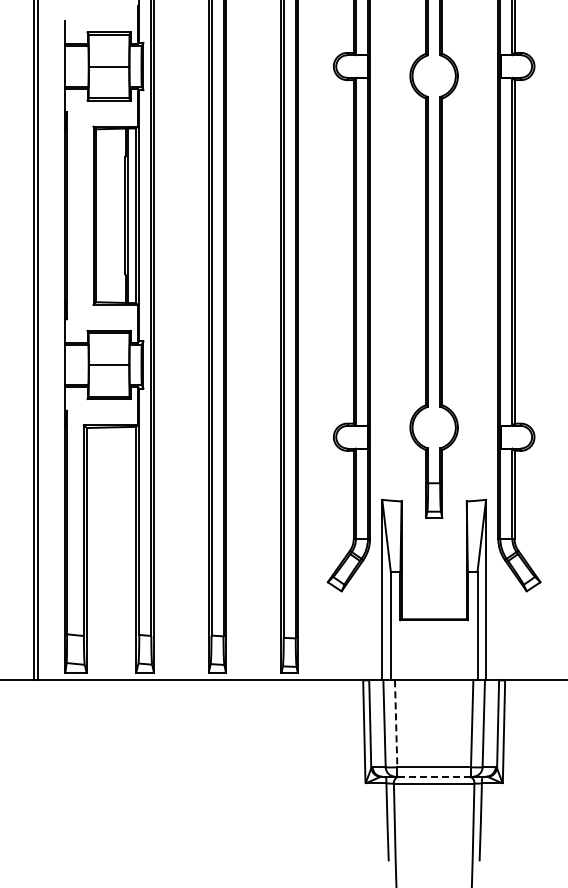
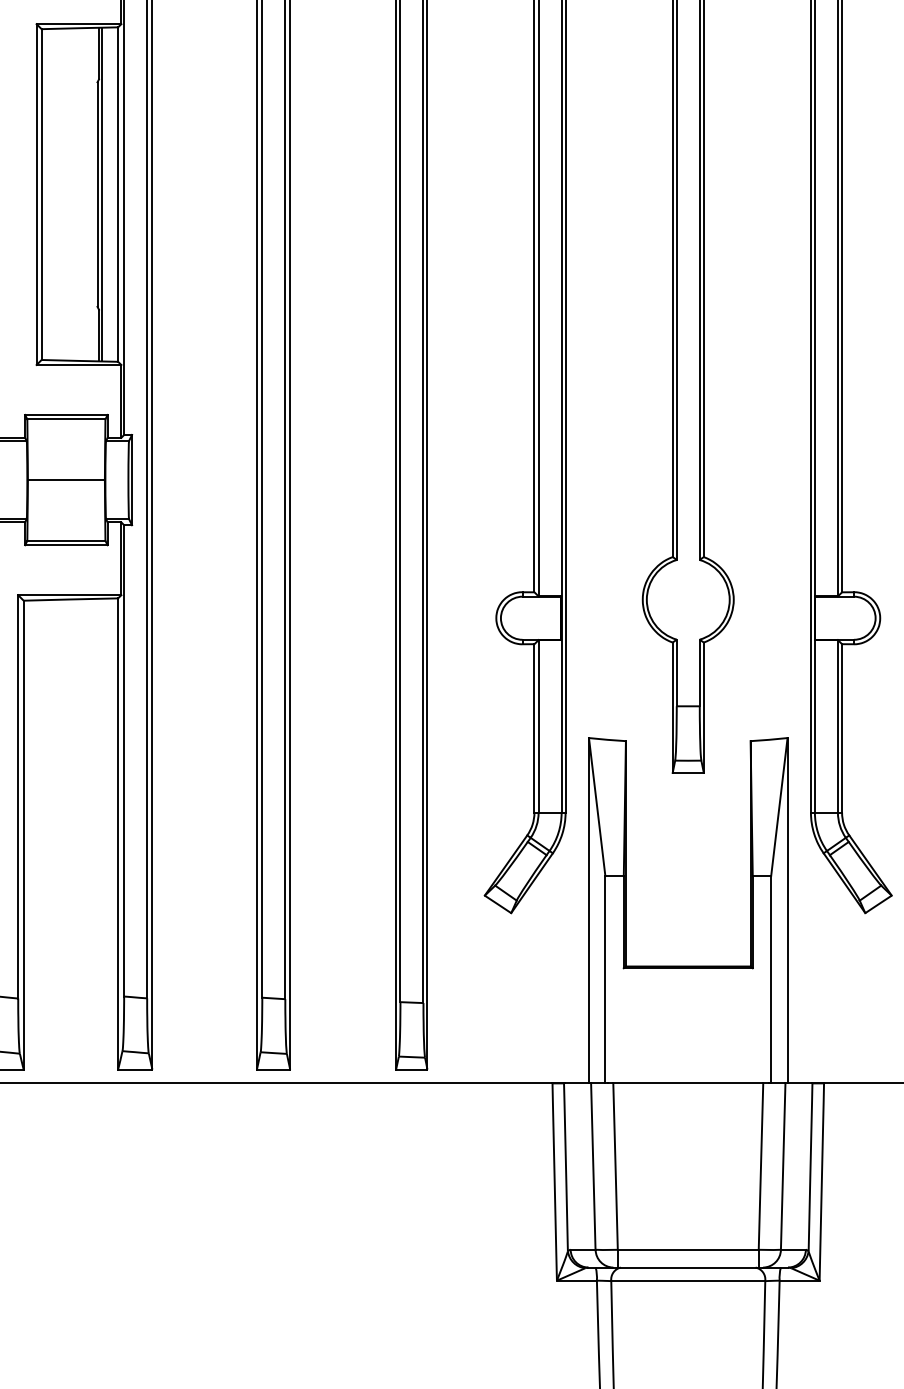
line: (396, 723) -> (616, 1165), dashed -> solid
line: (434, 776) -> (688, 1267), dashed -> solid

